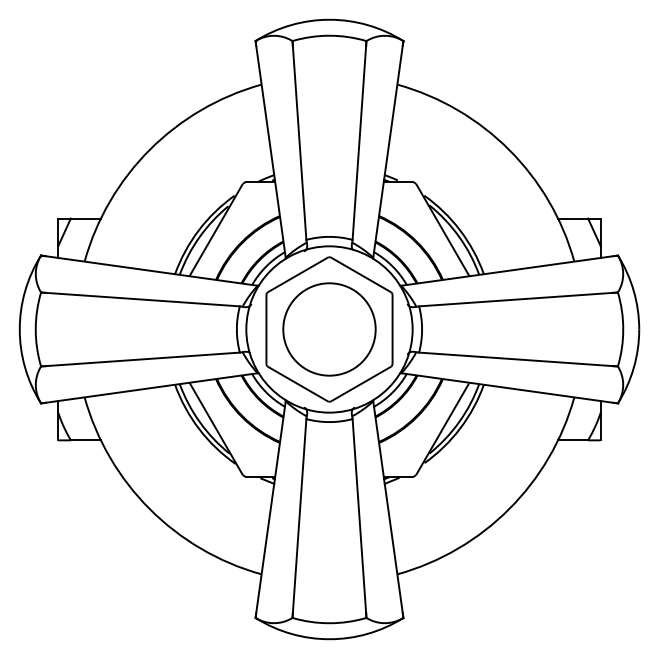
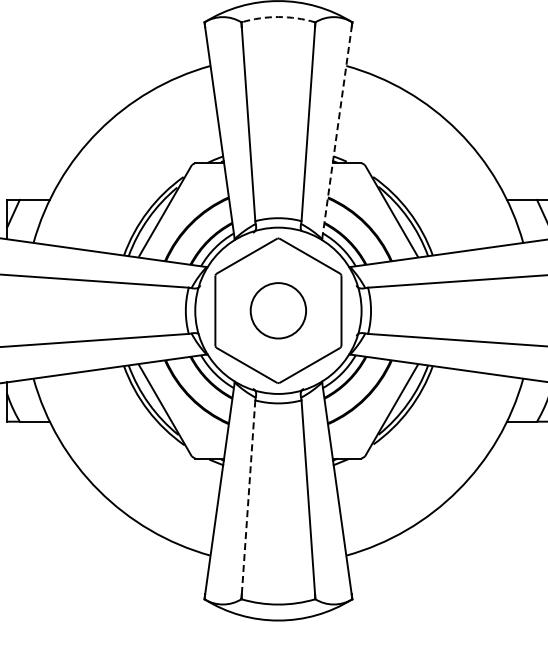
arc: (329, 35) -> (278, 16), solid -> dashed
line: (388, 151) -> (337, 132), solid -> dashed
circle: (329, 329) -> (278, 310), size x0.6
line: (299, 516) -> (248, 497), solid -> dashed

